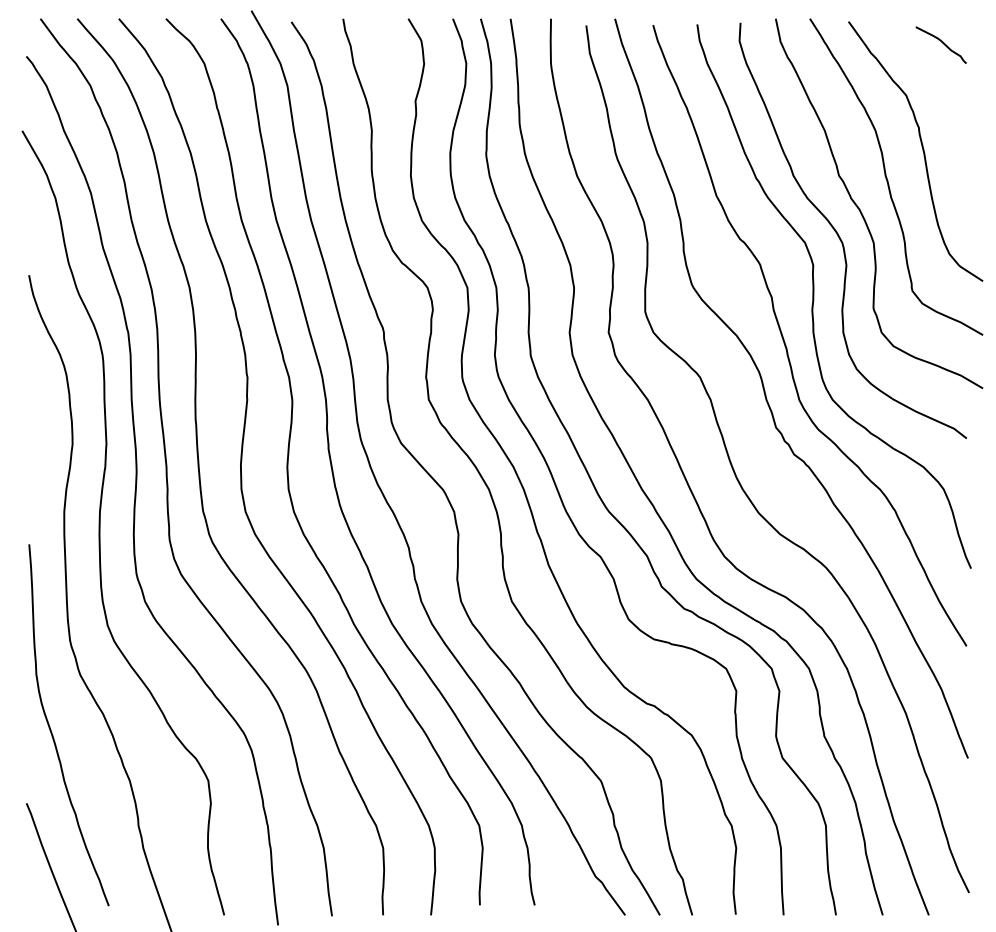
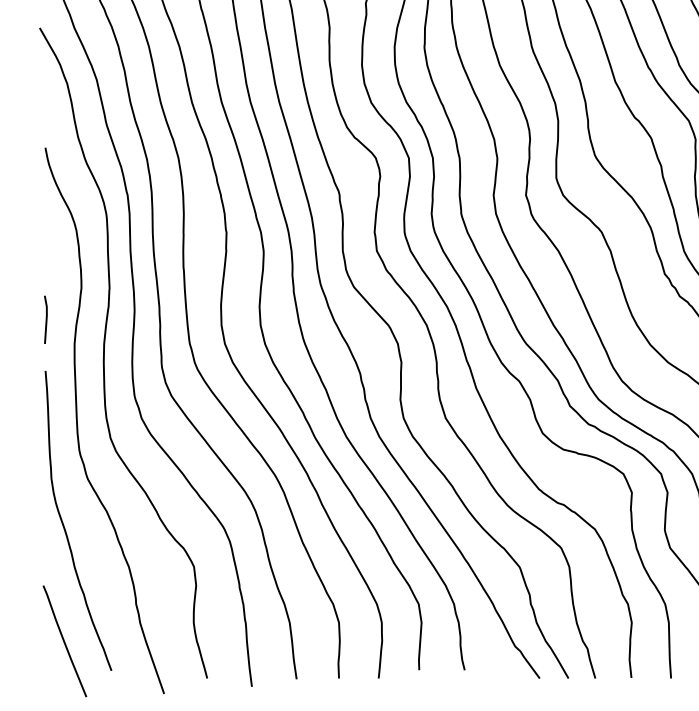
line: (29, 482) -> (45, 319), added

